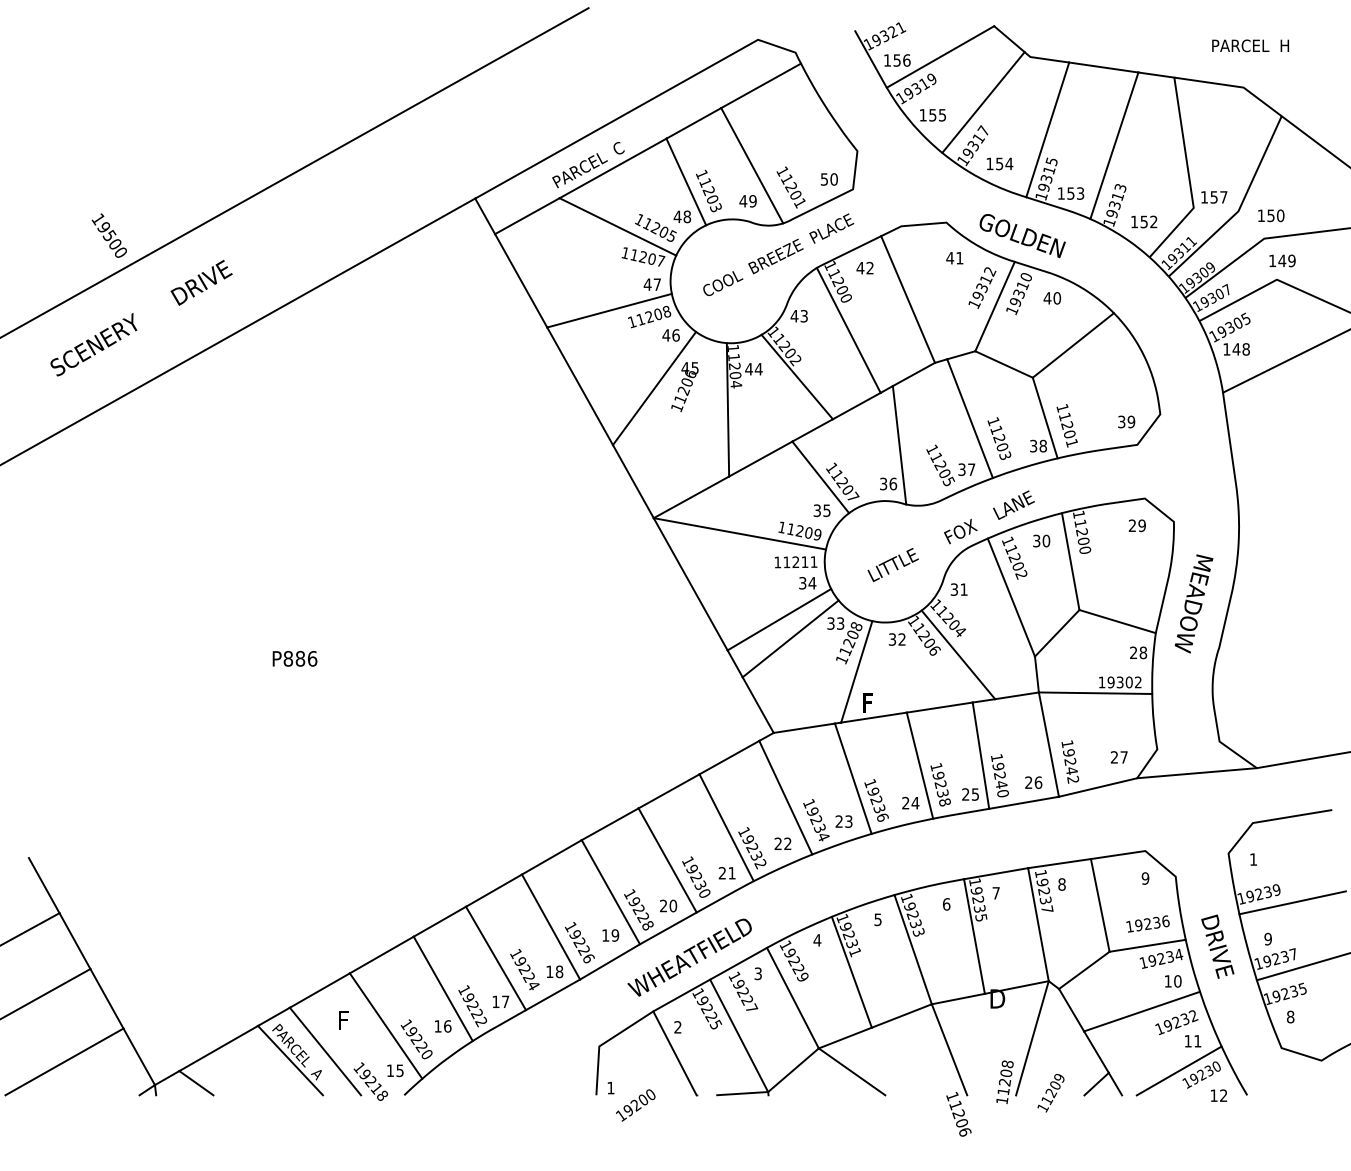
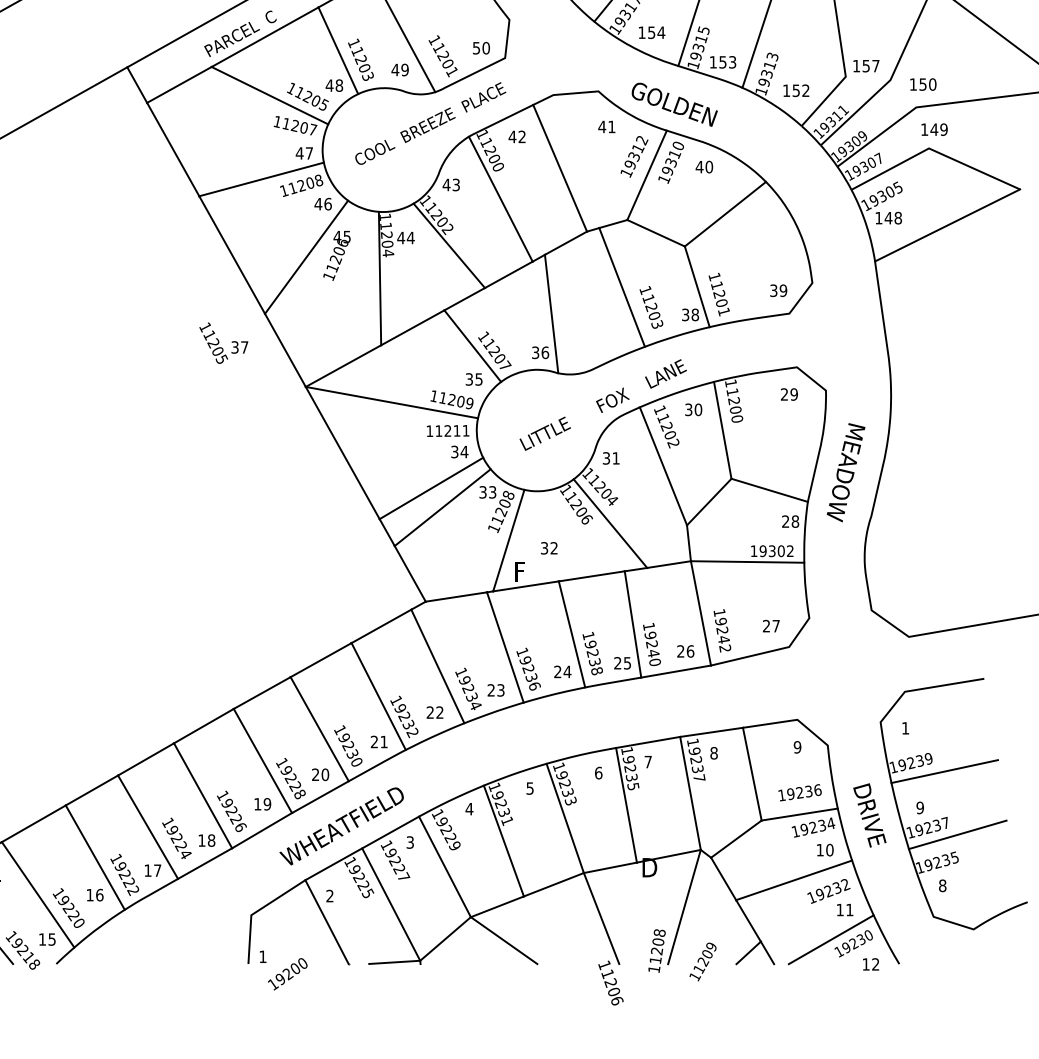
text: (950, 465) -> (223, 343), moved
text: (896, 639) -> (548, 548), moved
line: (1196, 773) -> (848, 642), removed

